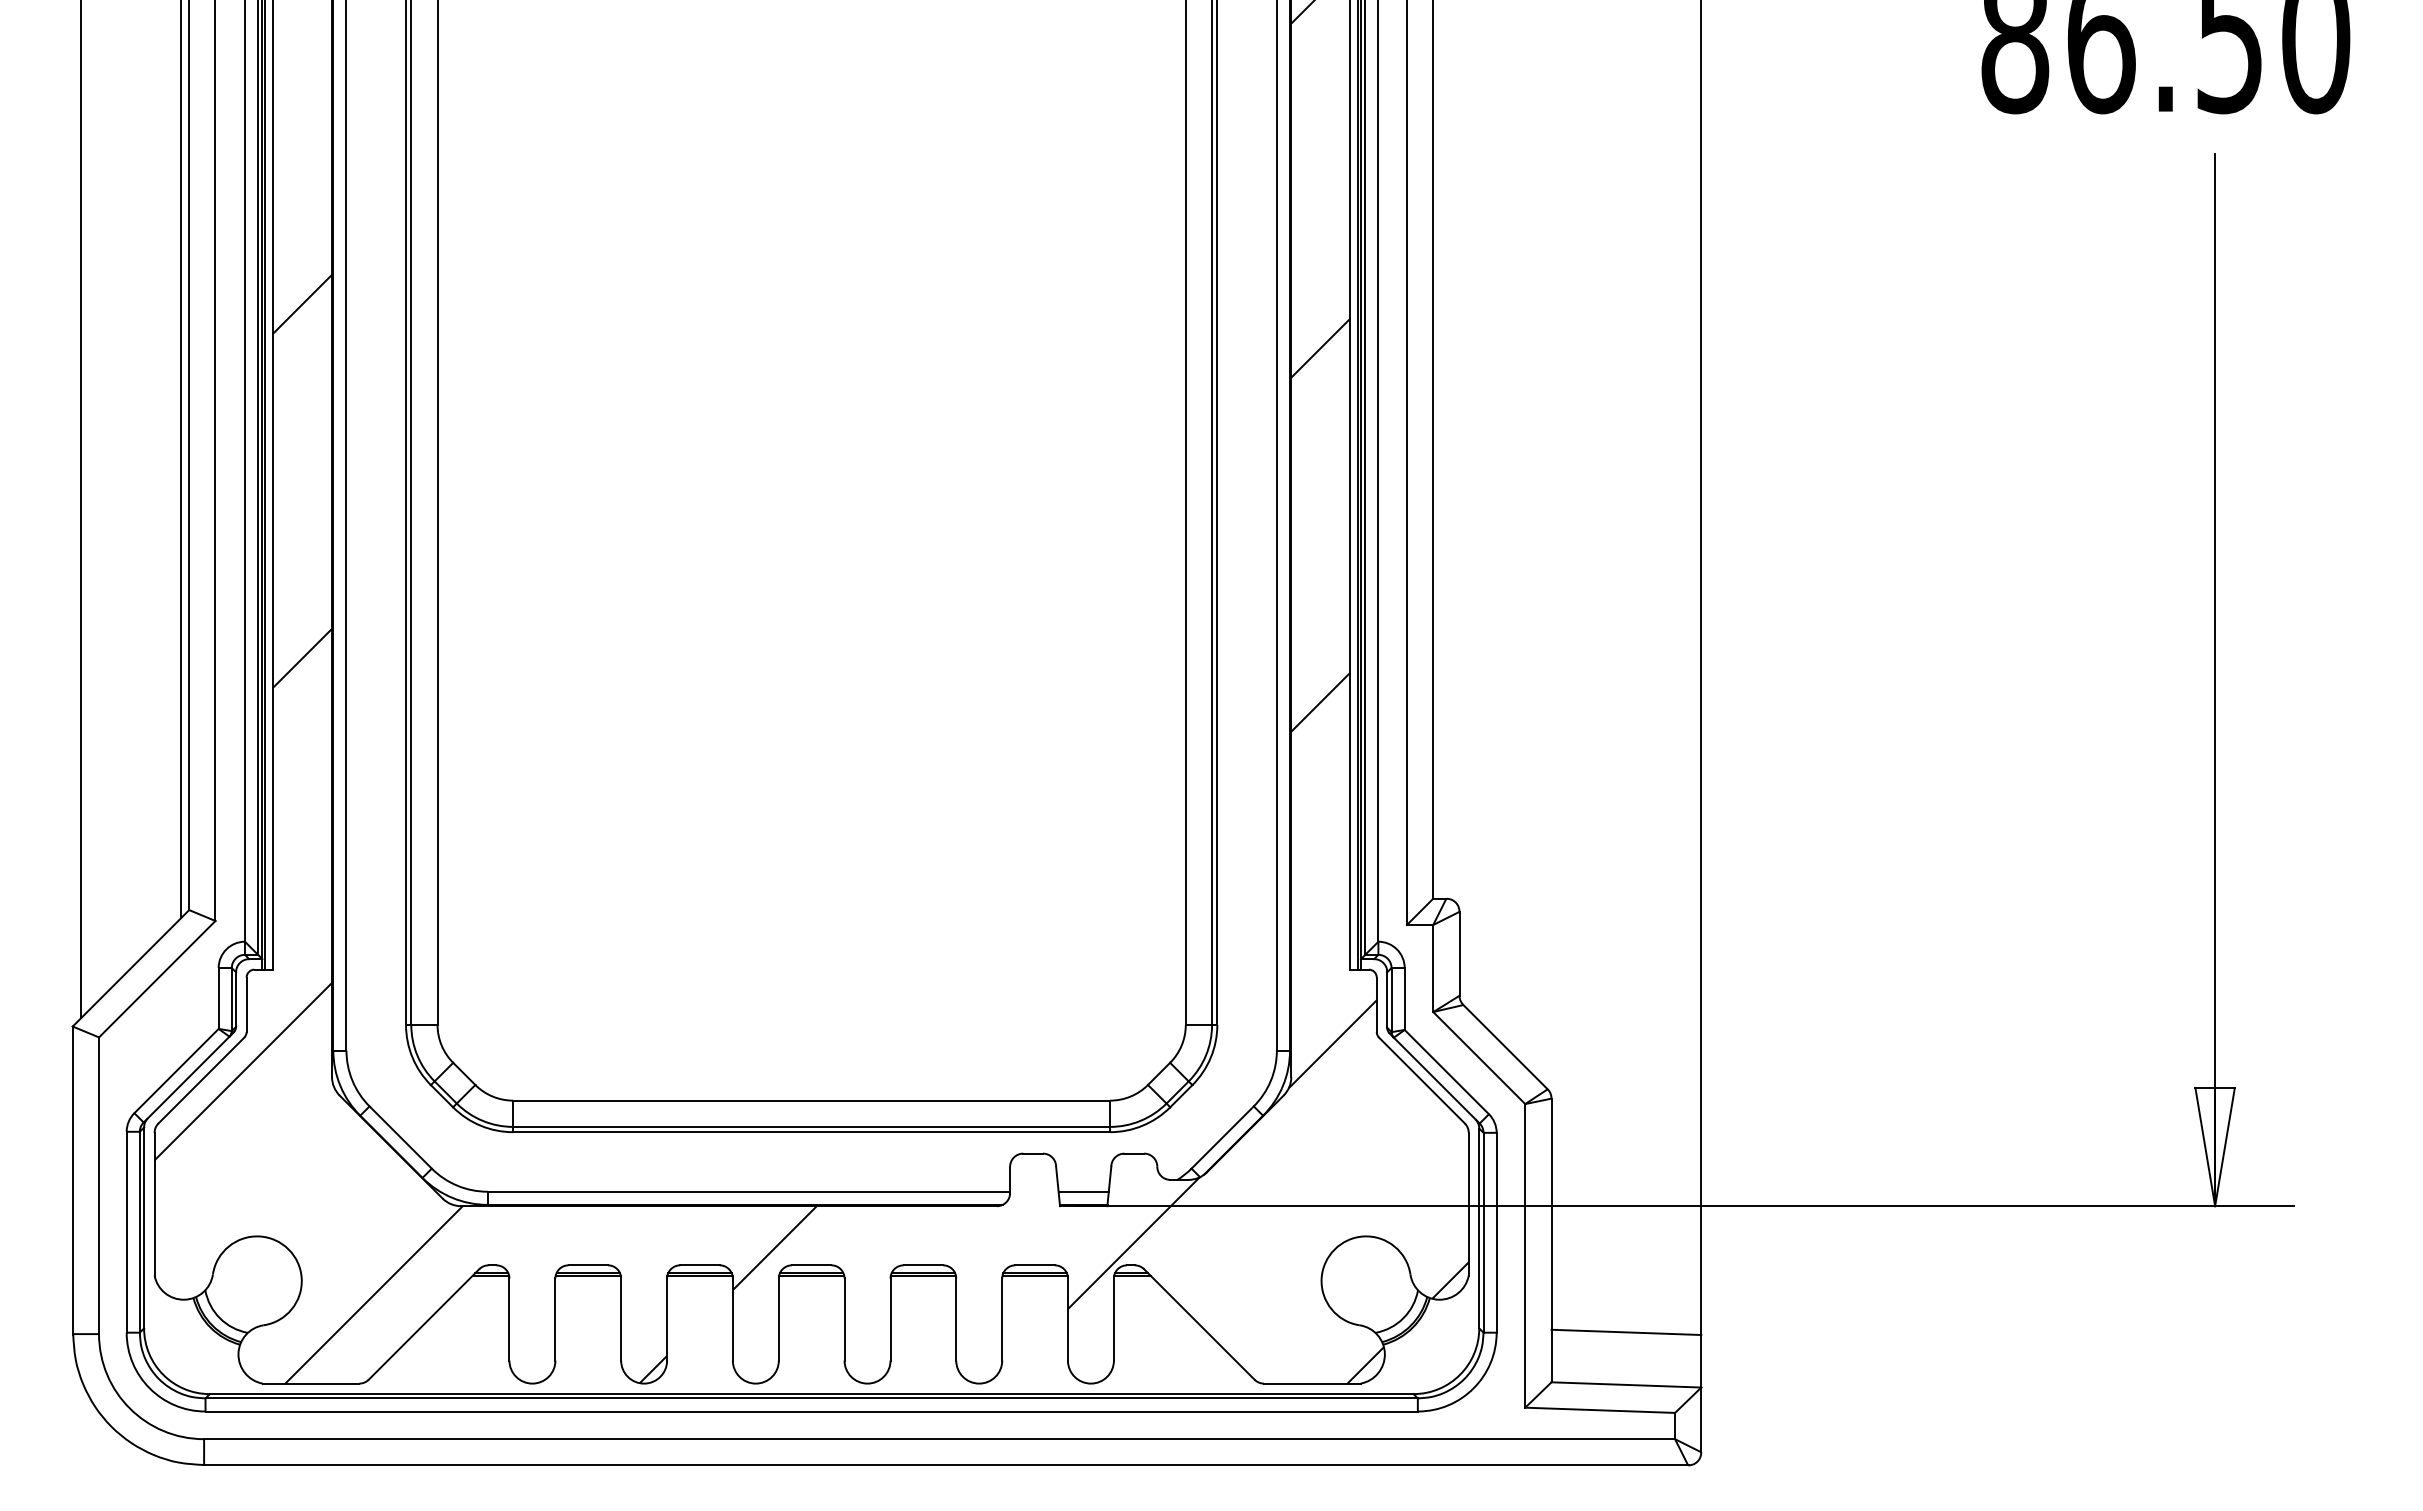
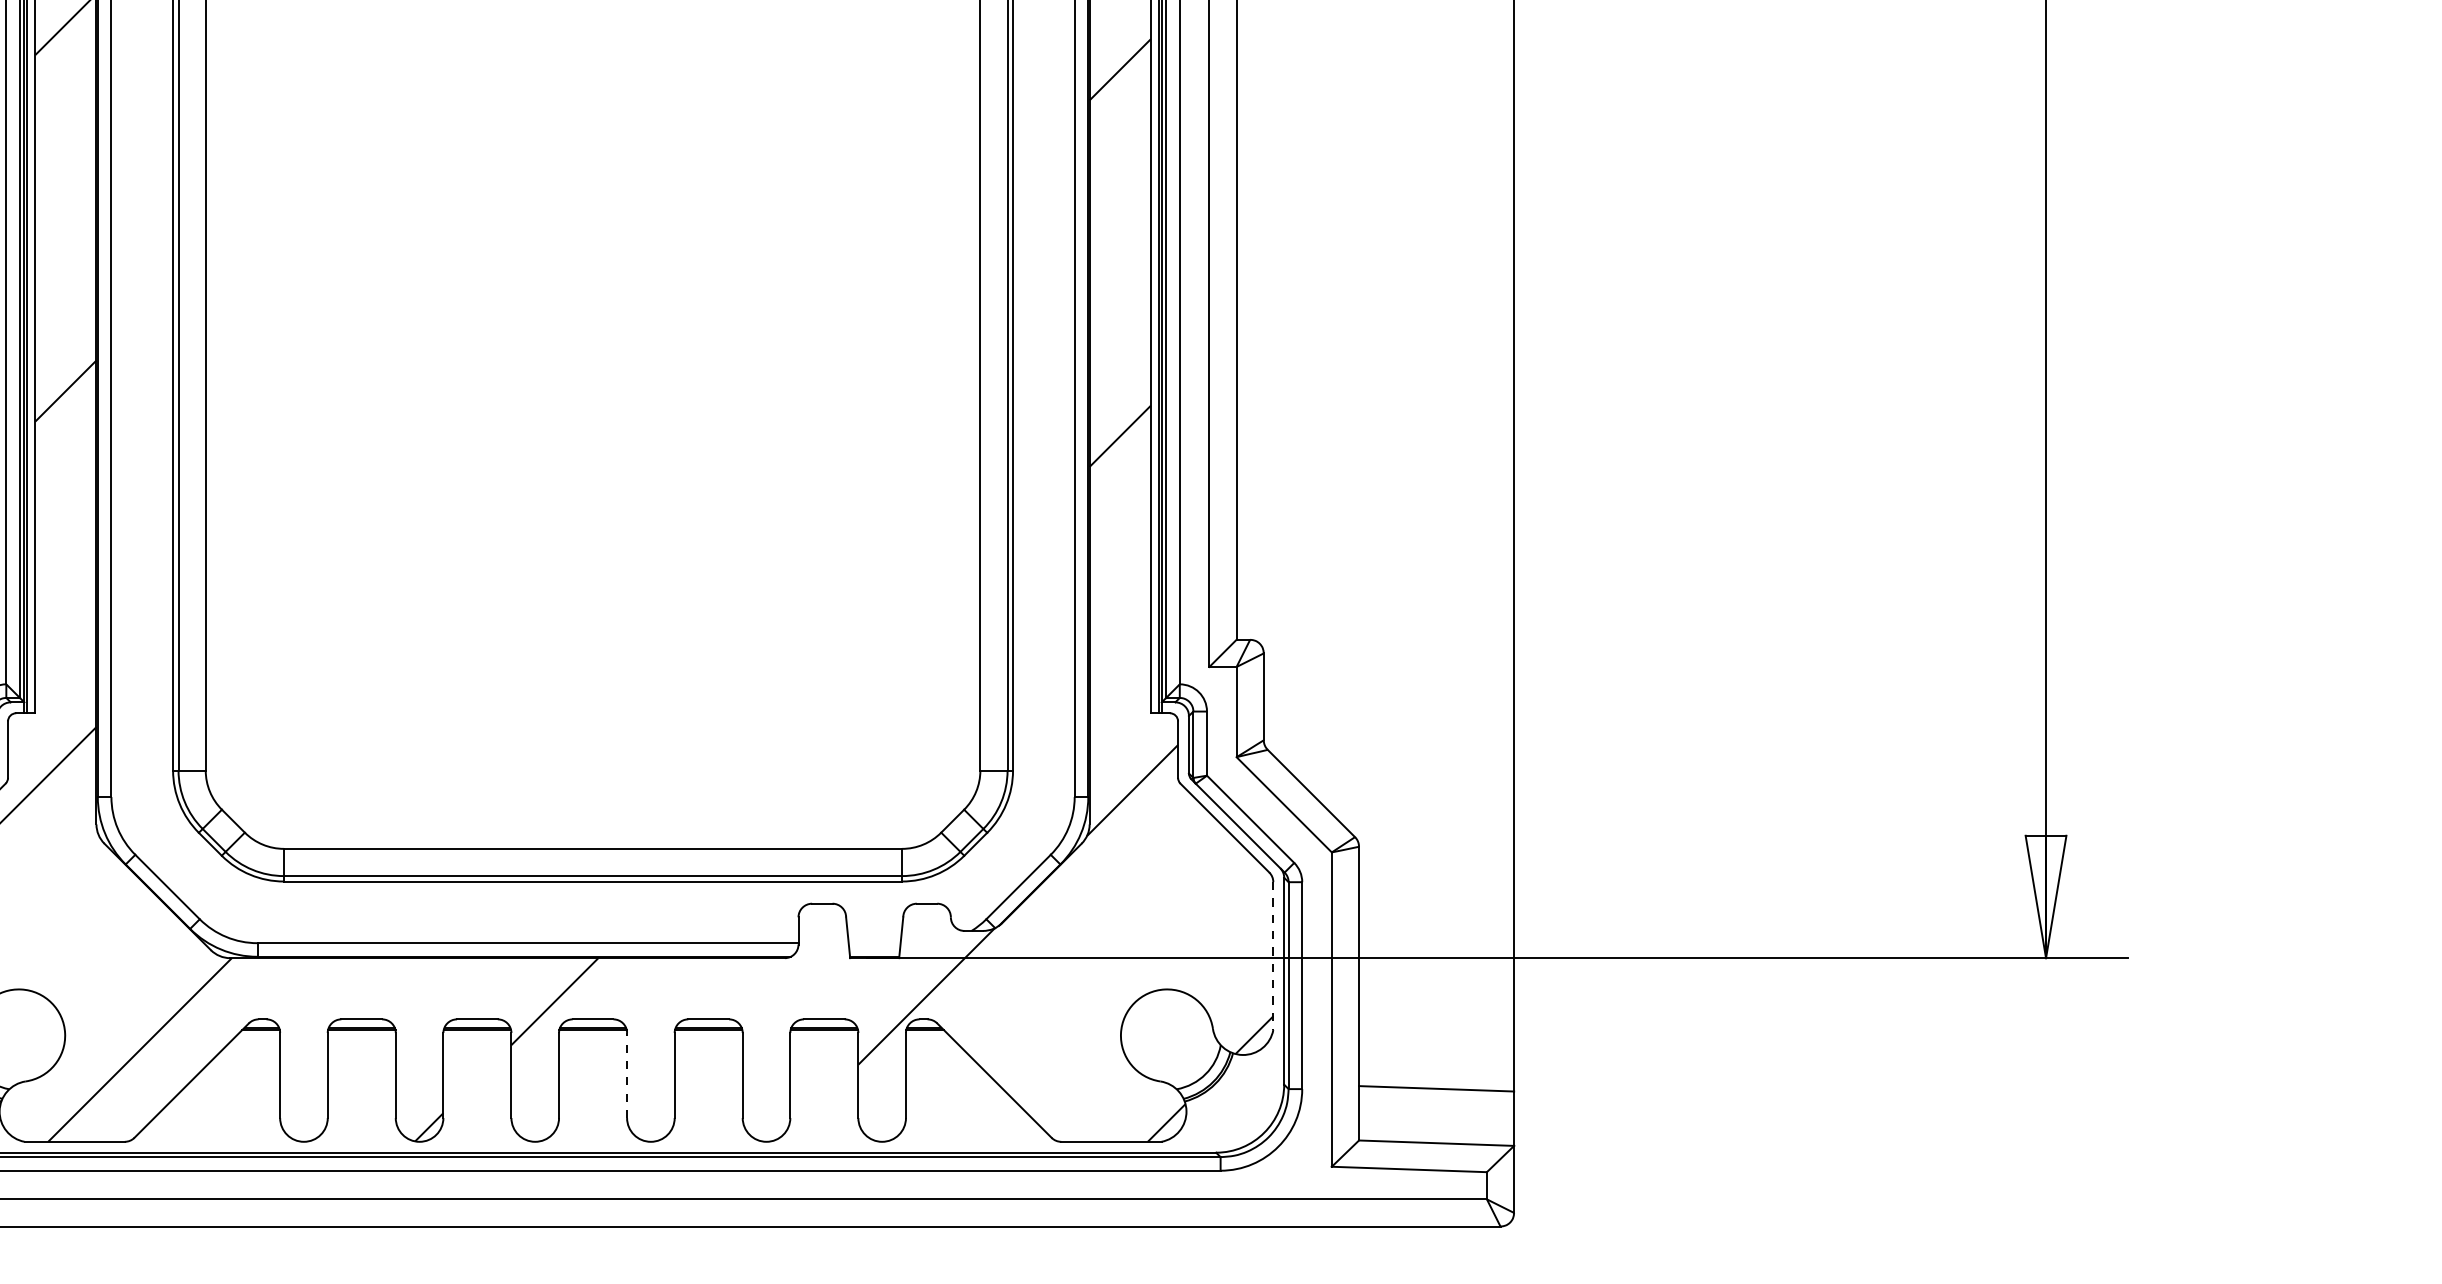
line: (1083, 1191) -> (874, 942), removed
line: (1468, 1204) -> (1273, 956), solid -> dashed
line: (844, 1319) -> (627, 1075), solid -> dashed

